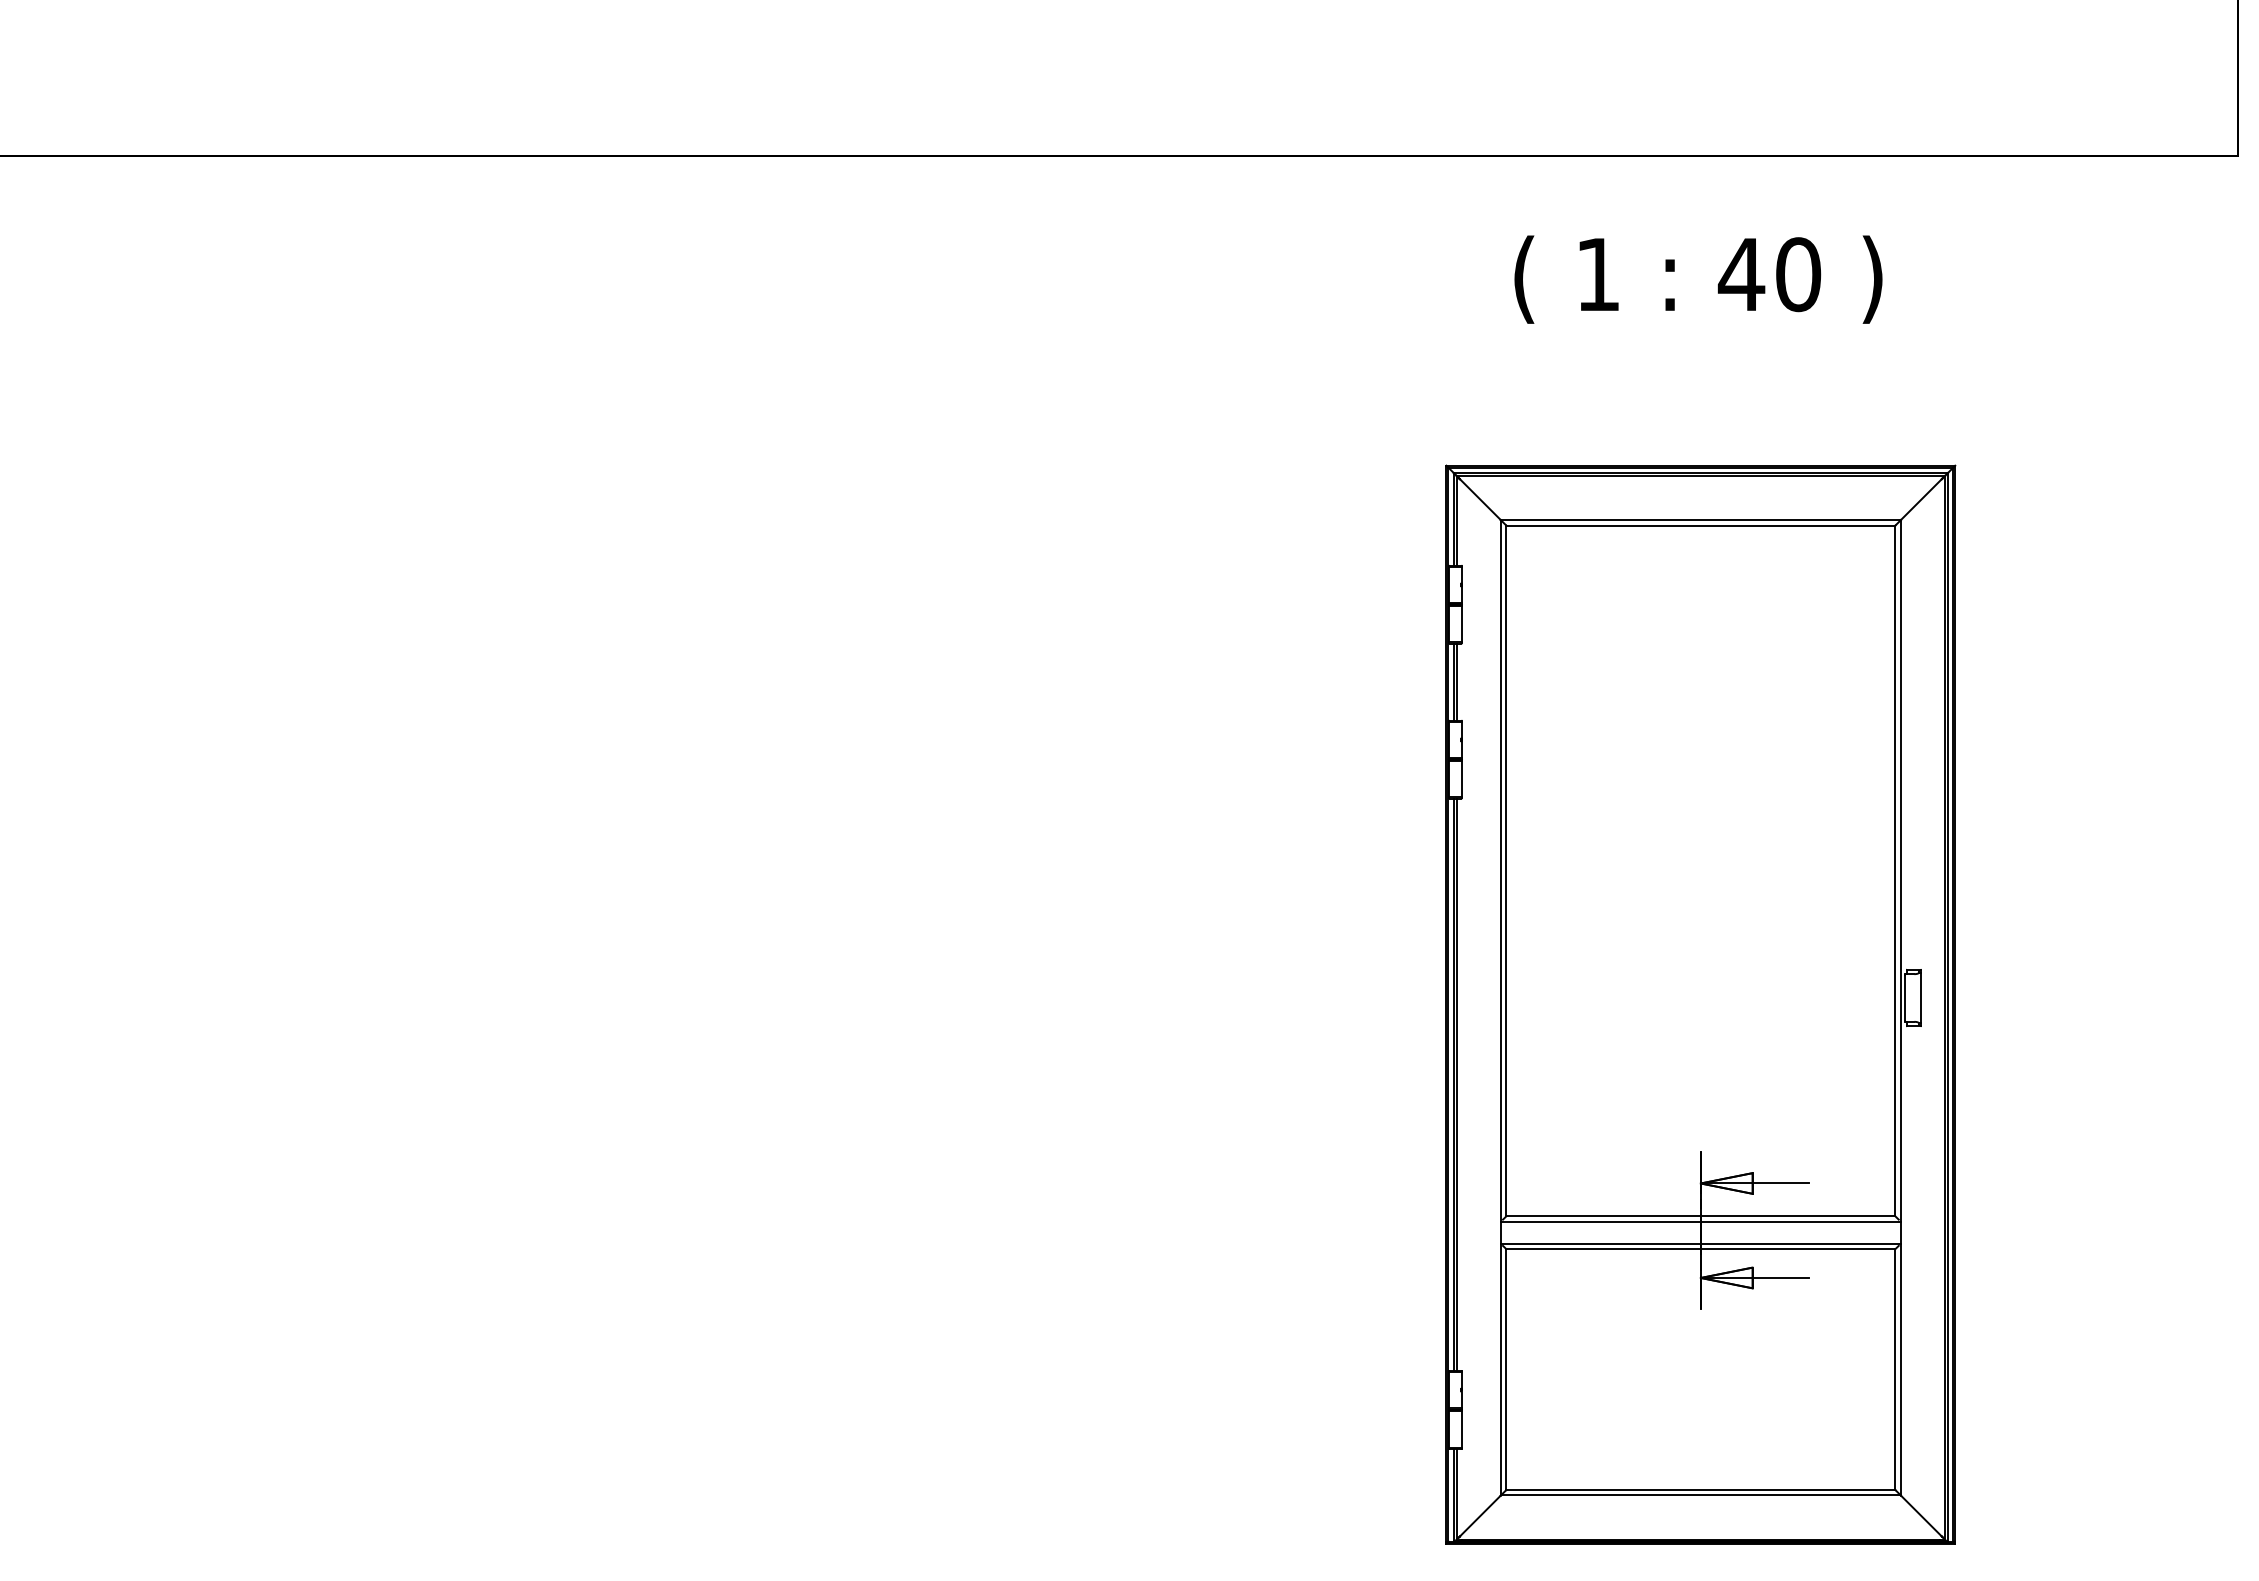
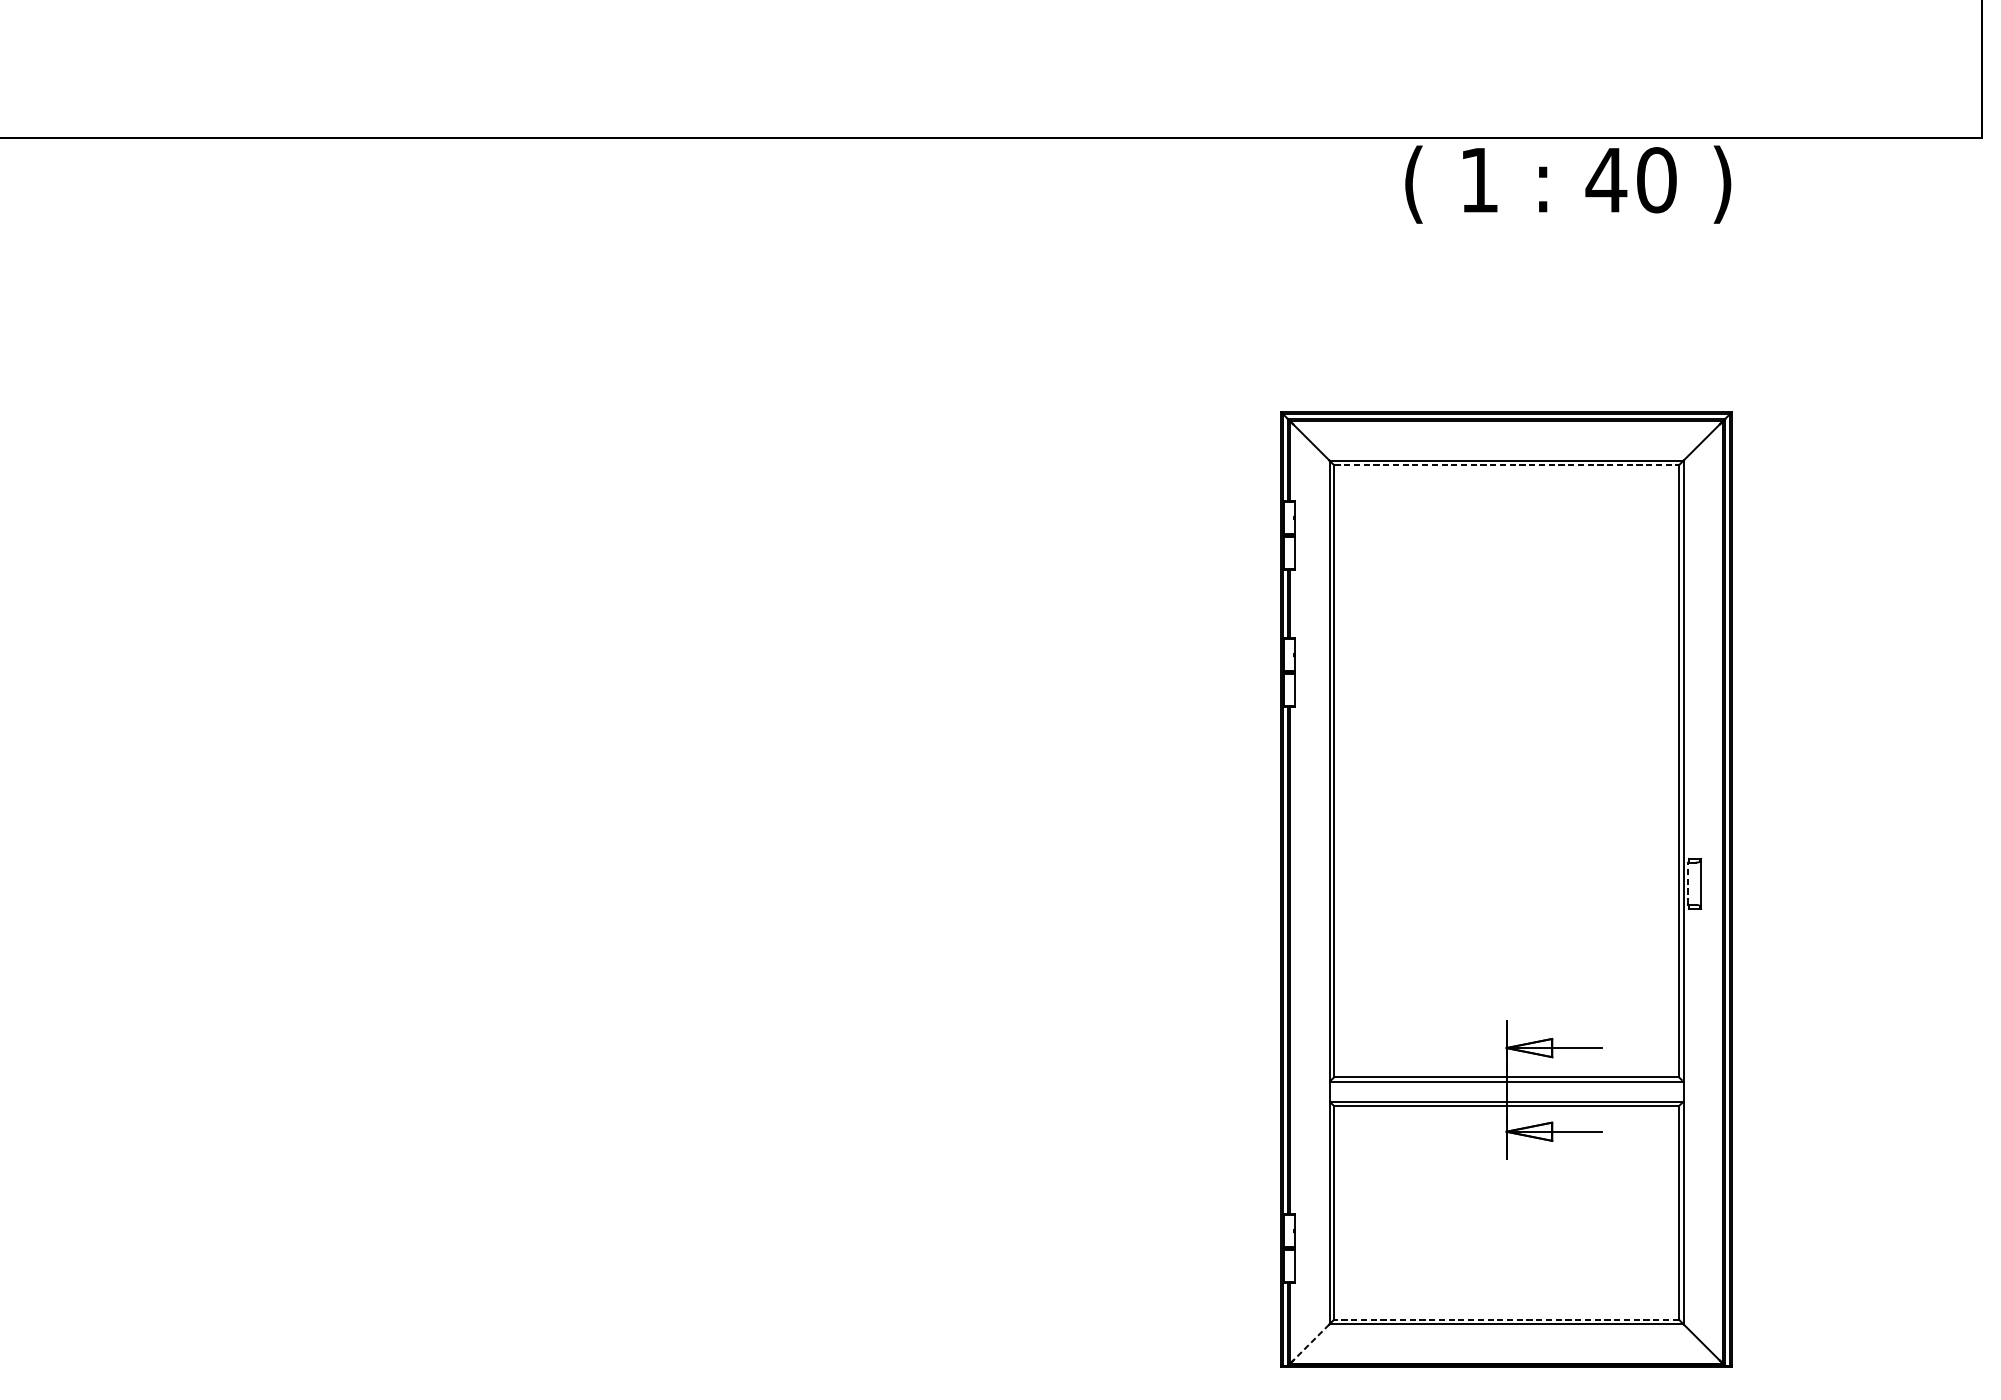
text: (1698, 279) -> (1568, 184), moved
line: (1701, 525) -> (1507, 465), solid -> dashed
line: (1905, 997) -> (1687, 883), solid -> dashed
line: (1700, 1489) -> (1506, 1319), solid -> dashed
line: (1480, 1515) -> (1311, 1342), solid -> dashed

